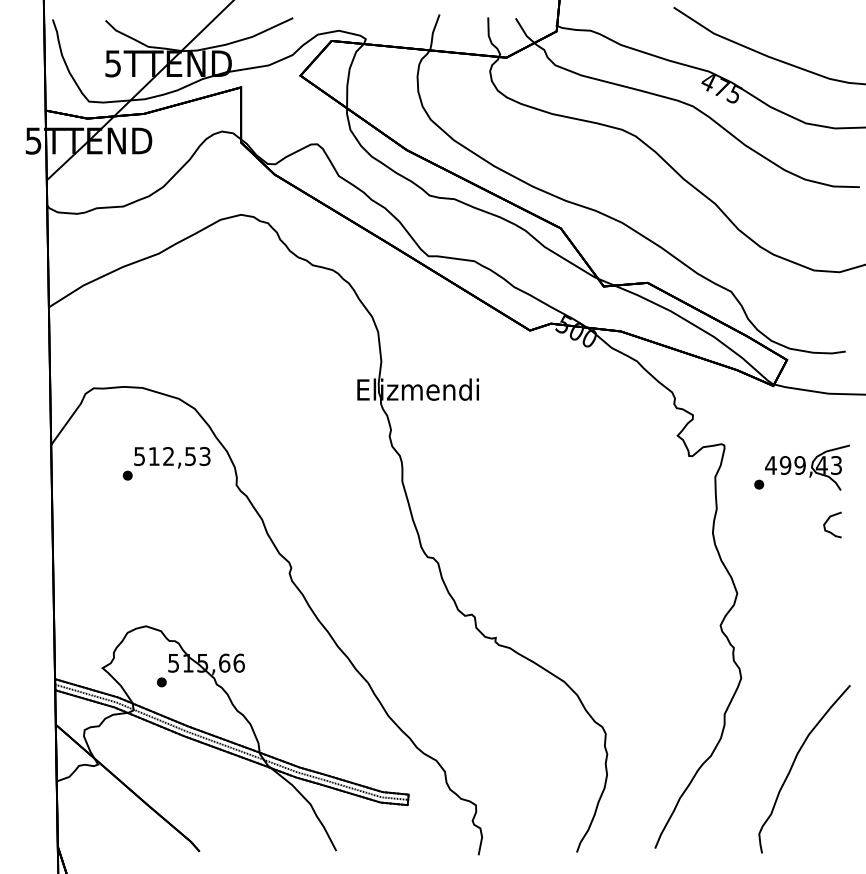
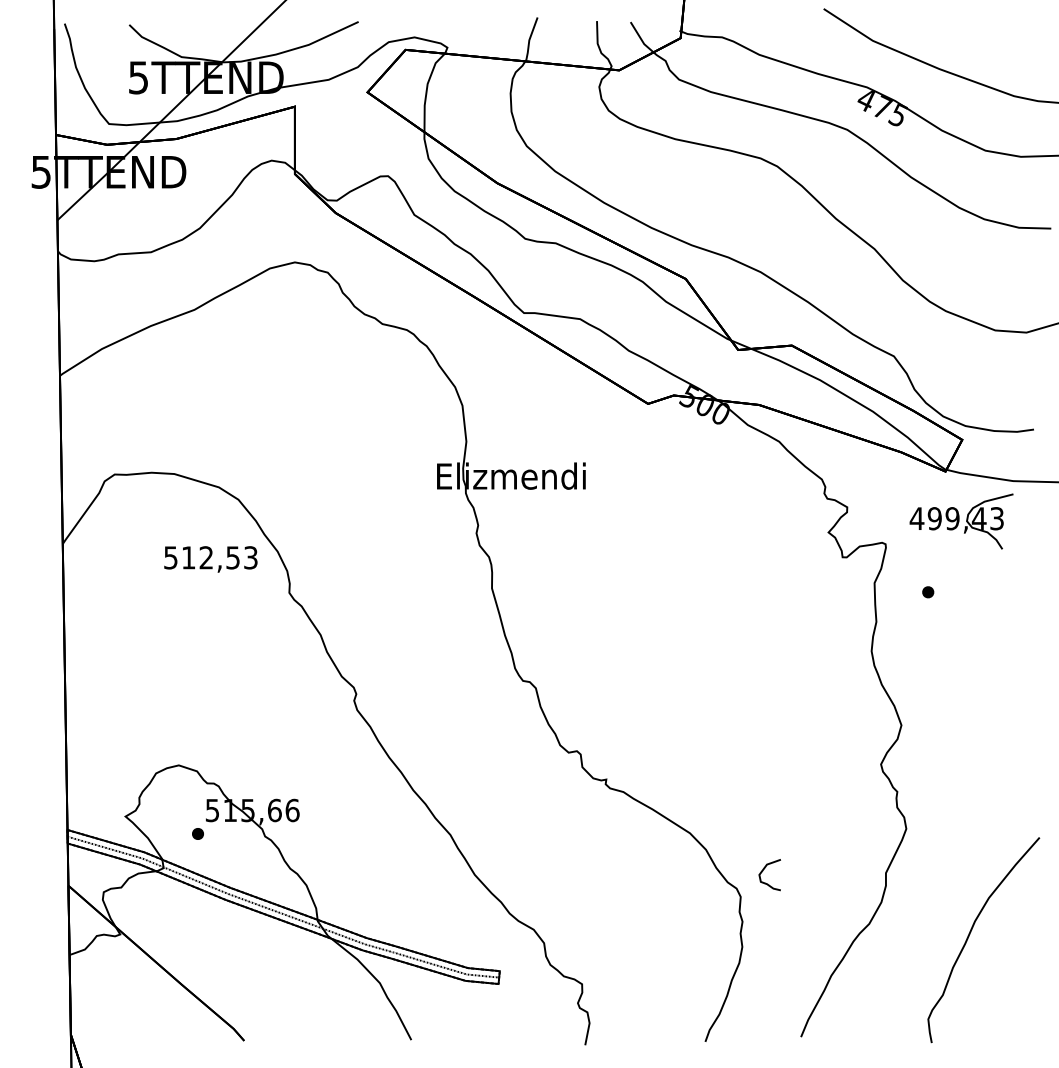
part: (807, 467) -> (961, 521), moved
part: (127, 475) -> (156, 581), removed
curve: (828, 520) -> (764, 869), moved

